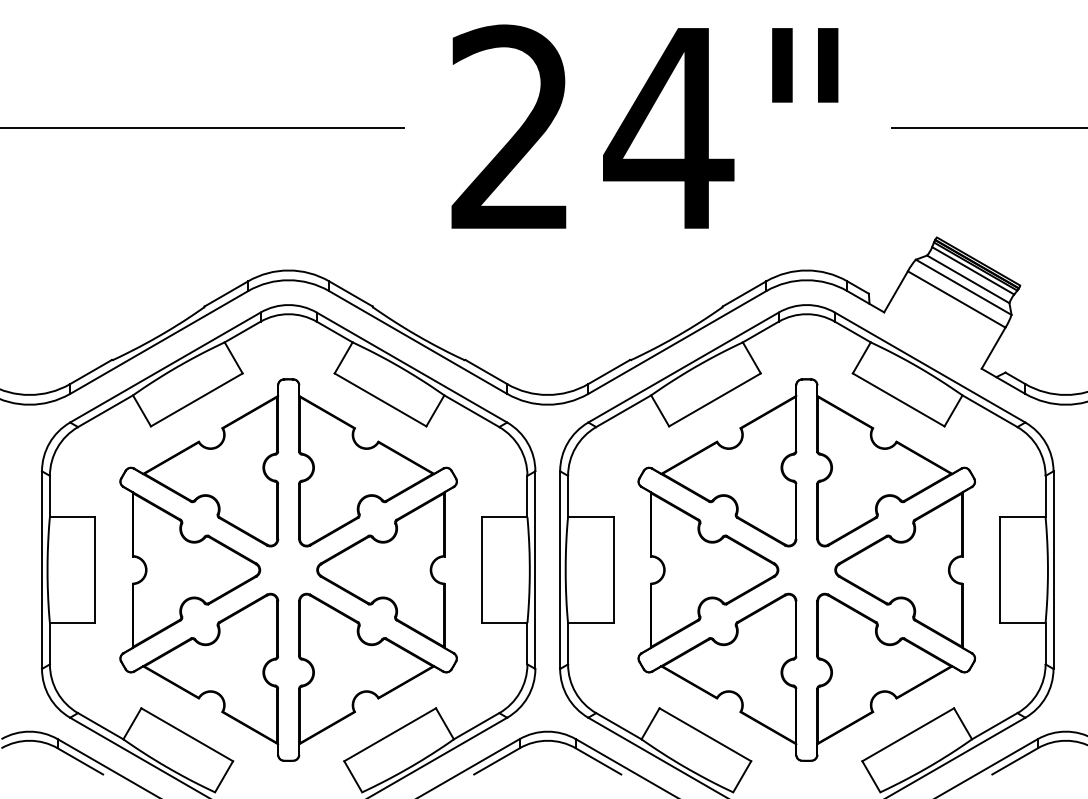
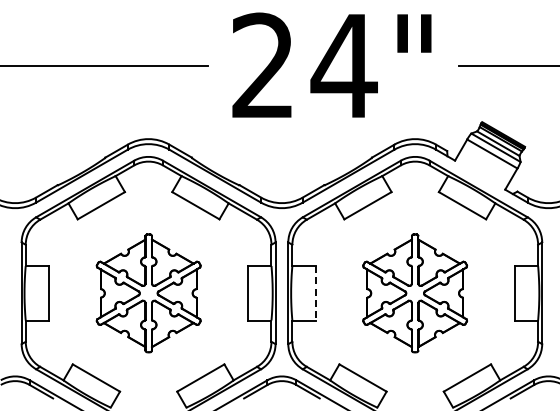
part: (288, 570) -> (148, 293), size x0.6
line: (612, 570) -> (315, 293), solid -> dashed
part: (805, 570) -> (414, 293), size x0.6

